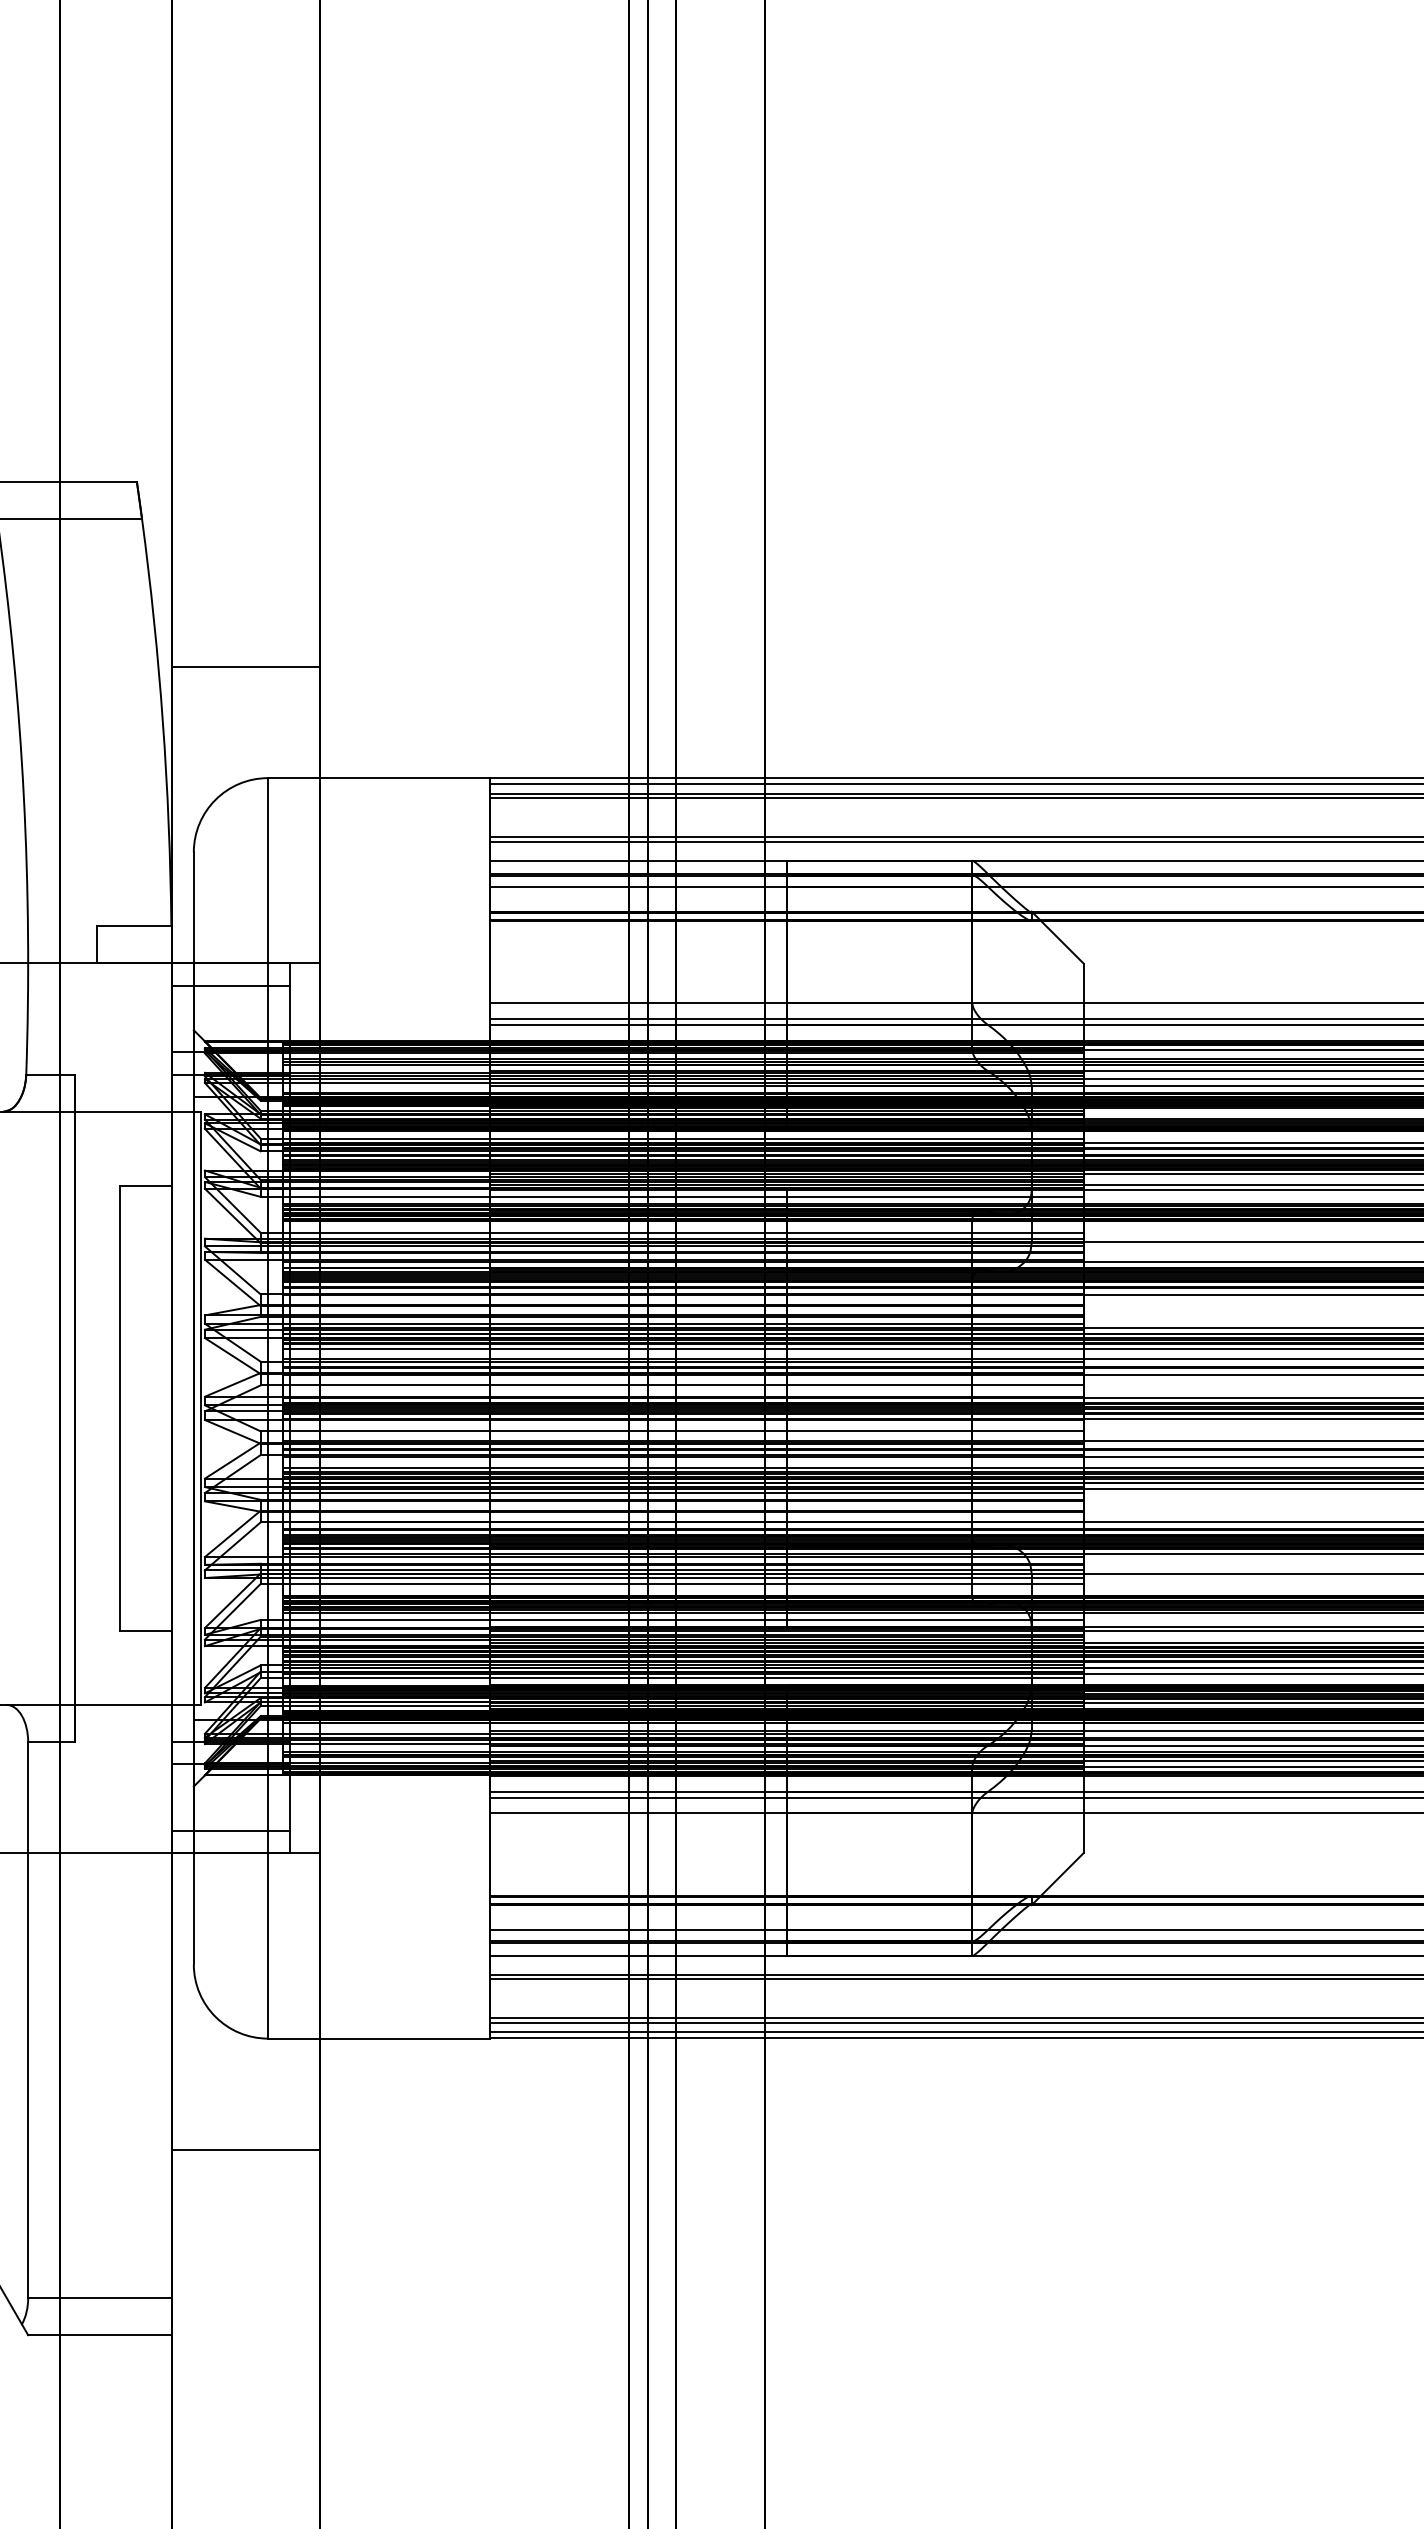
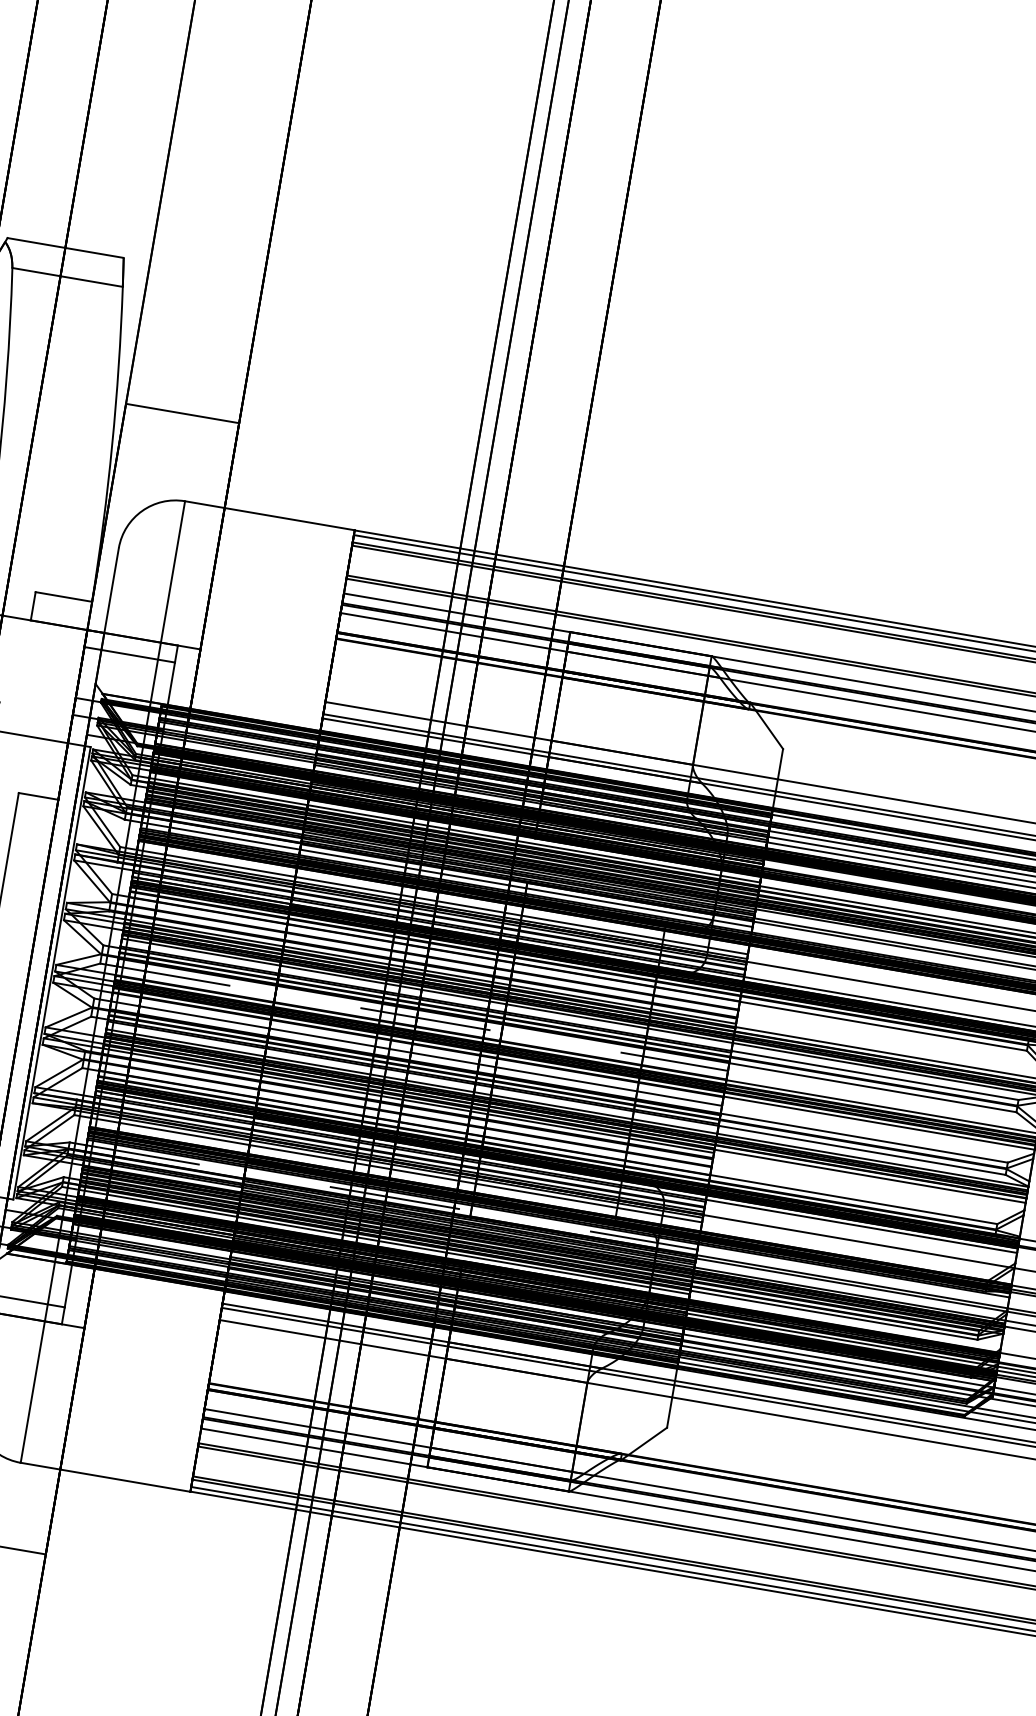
line: (672, 1385) -> (414, 1017), solid -> dashed
line: (672, 1619) -> (383, 1195), solid -> dashed

